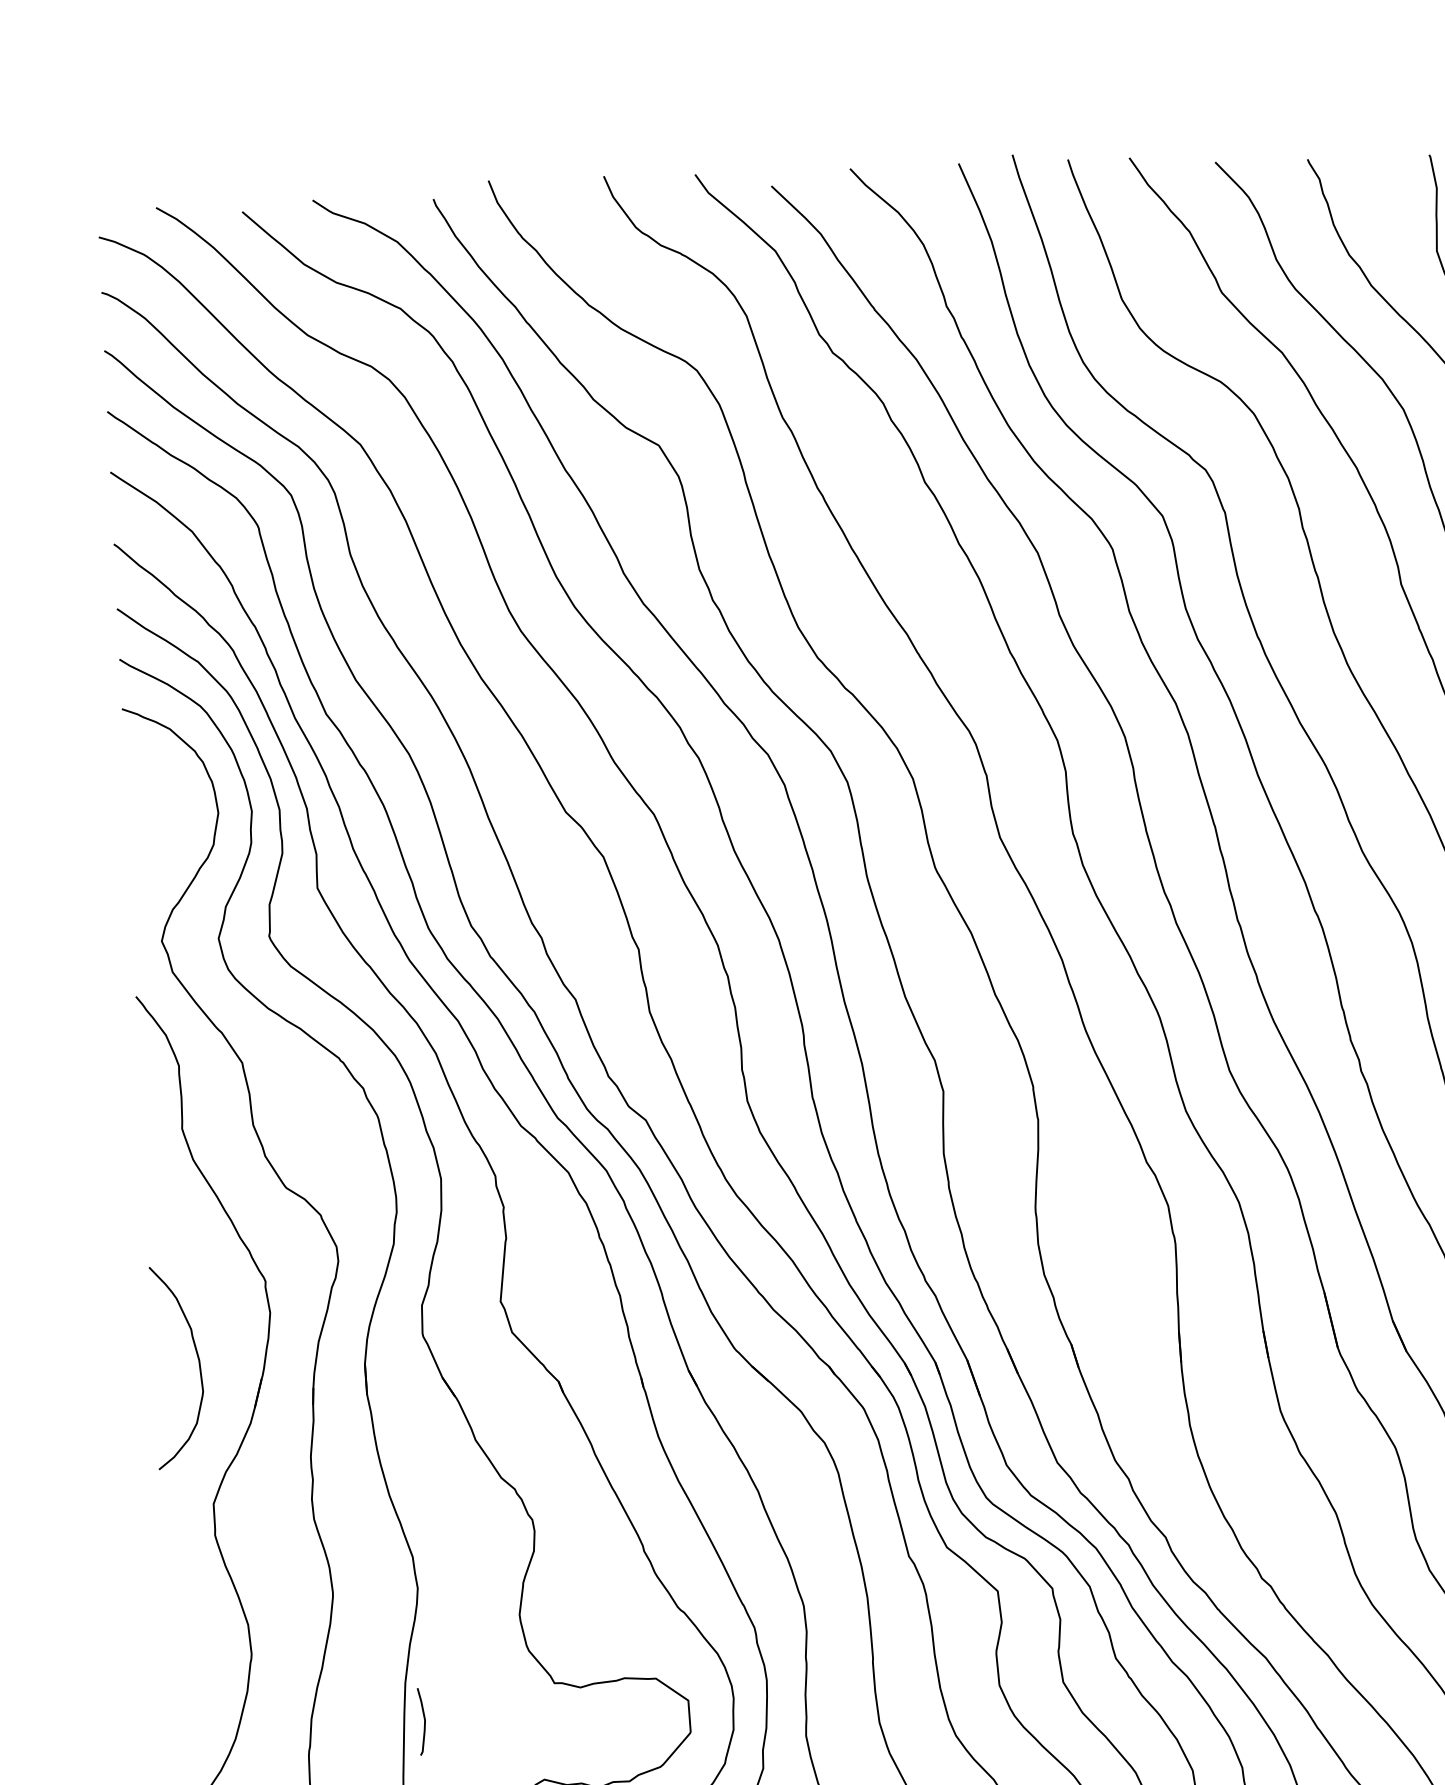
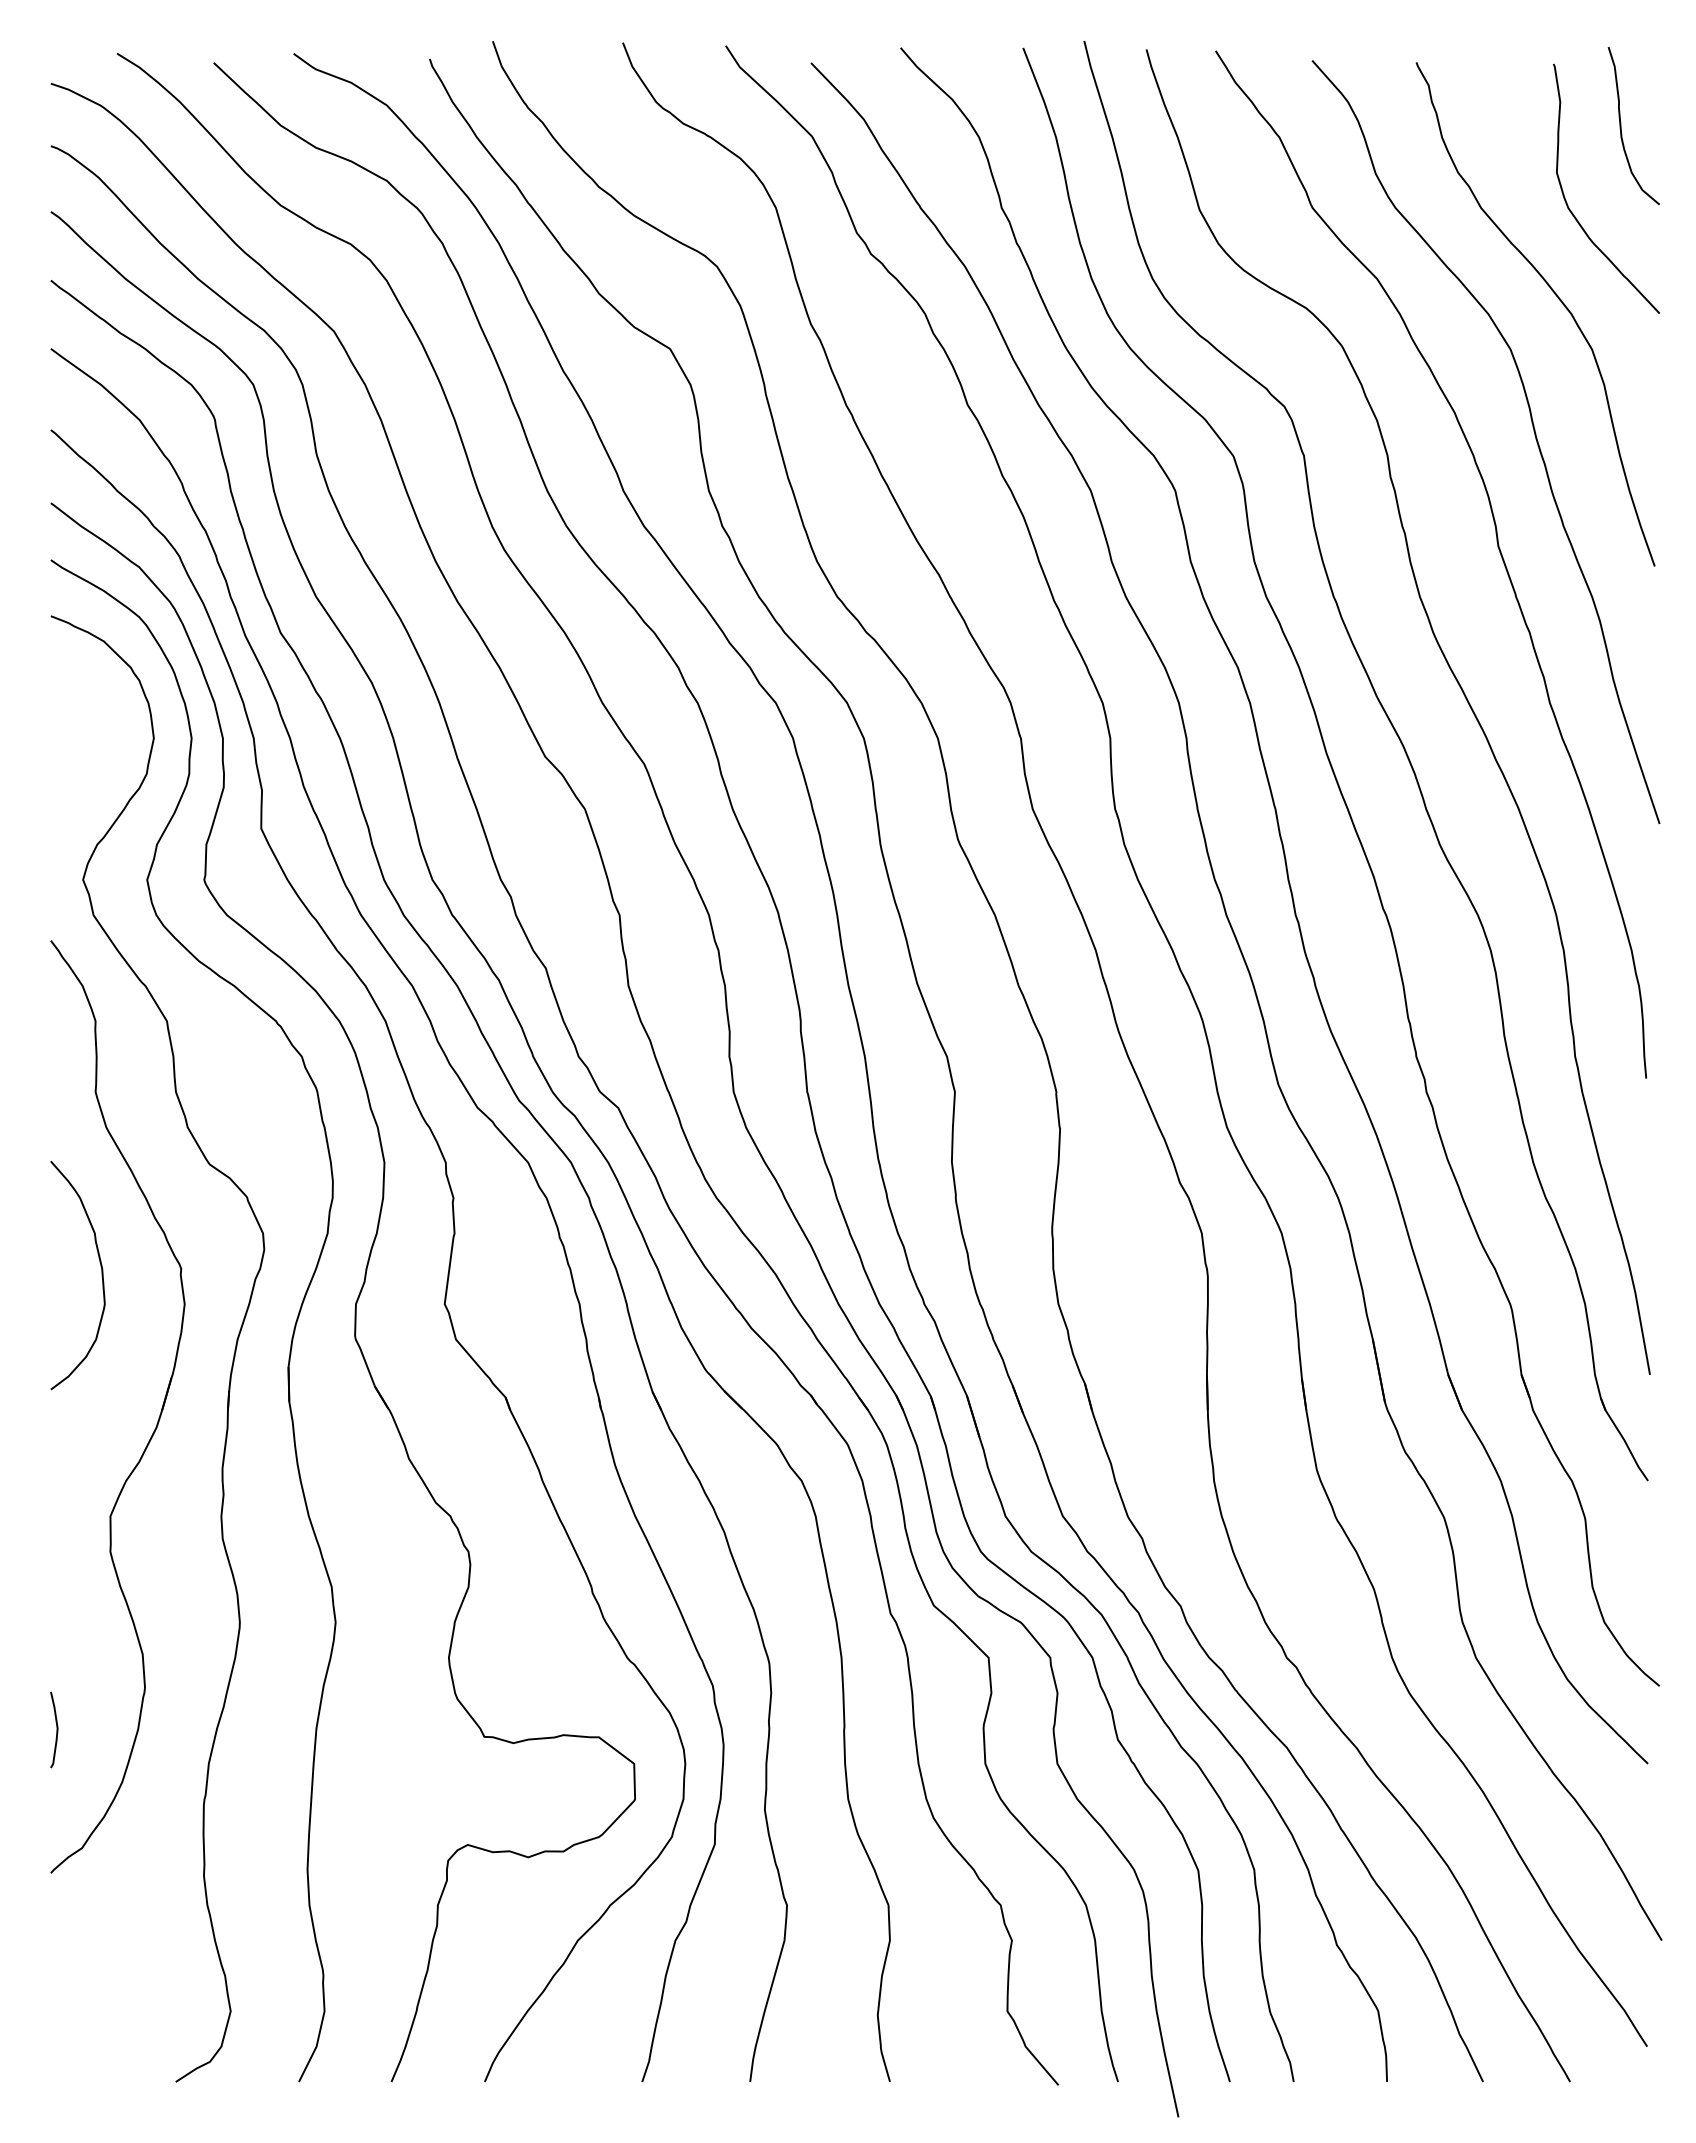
curve: (198, 1366) -> (101, 1275), moved
curve: (424, 1721) -> (56, 1729), moved

